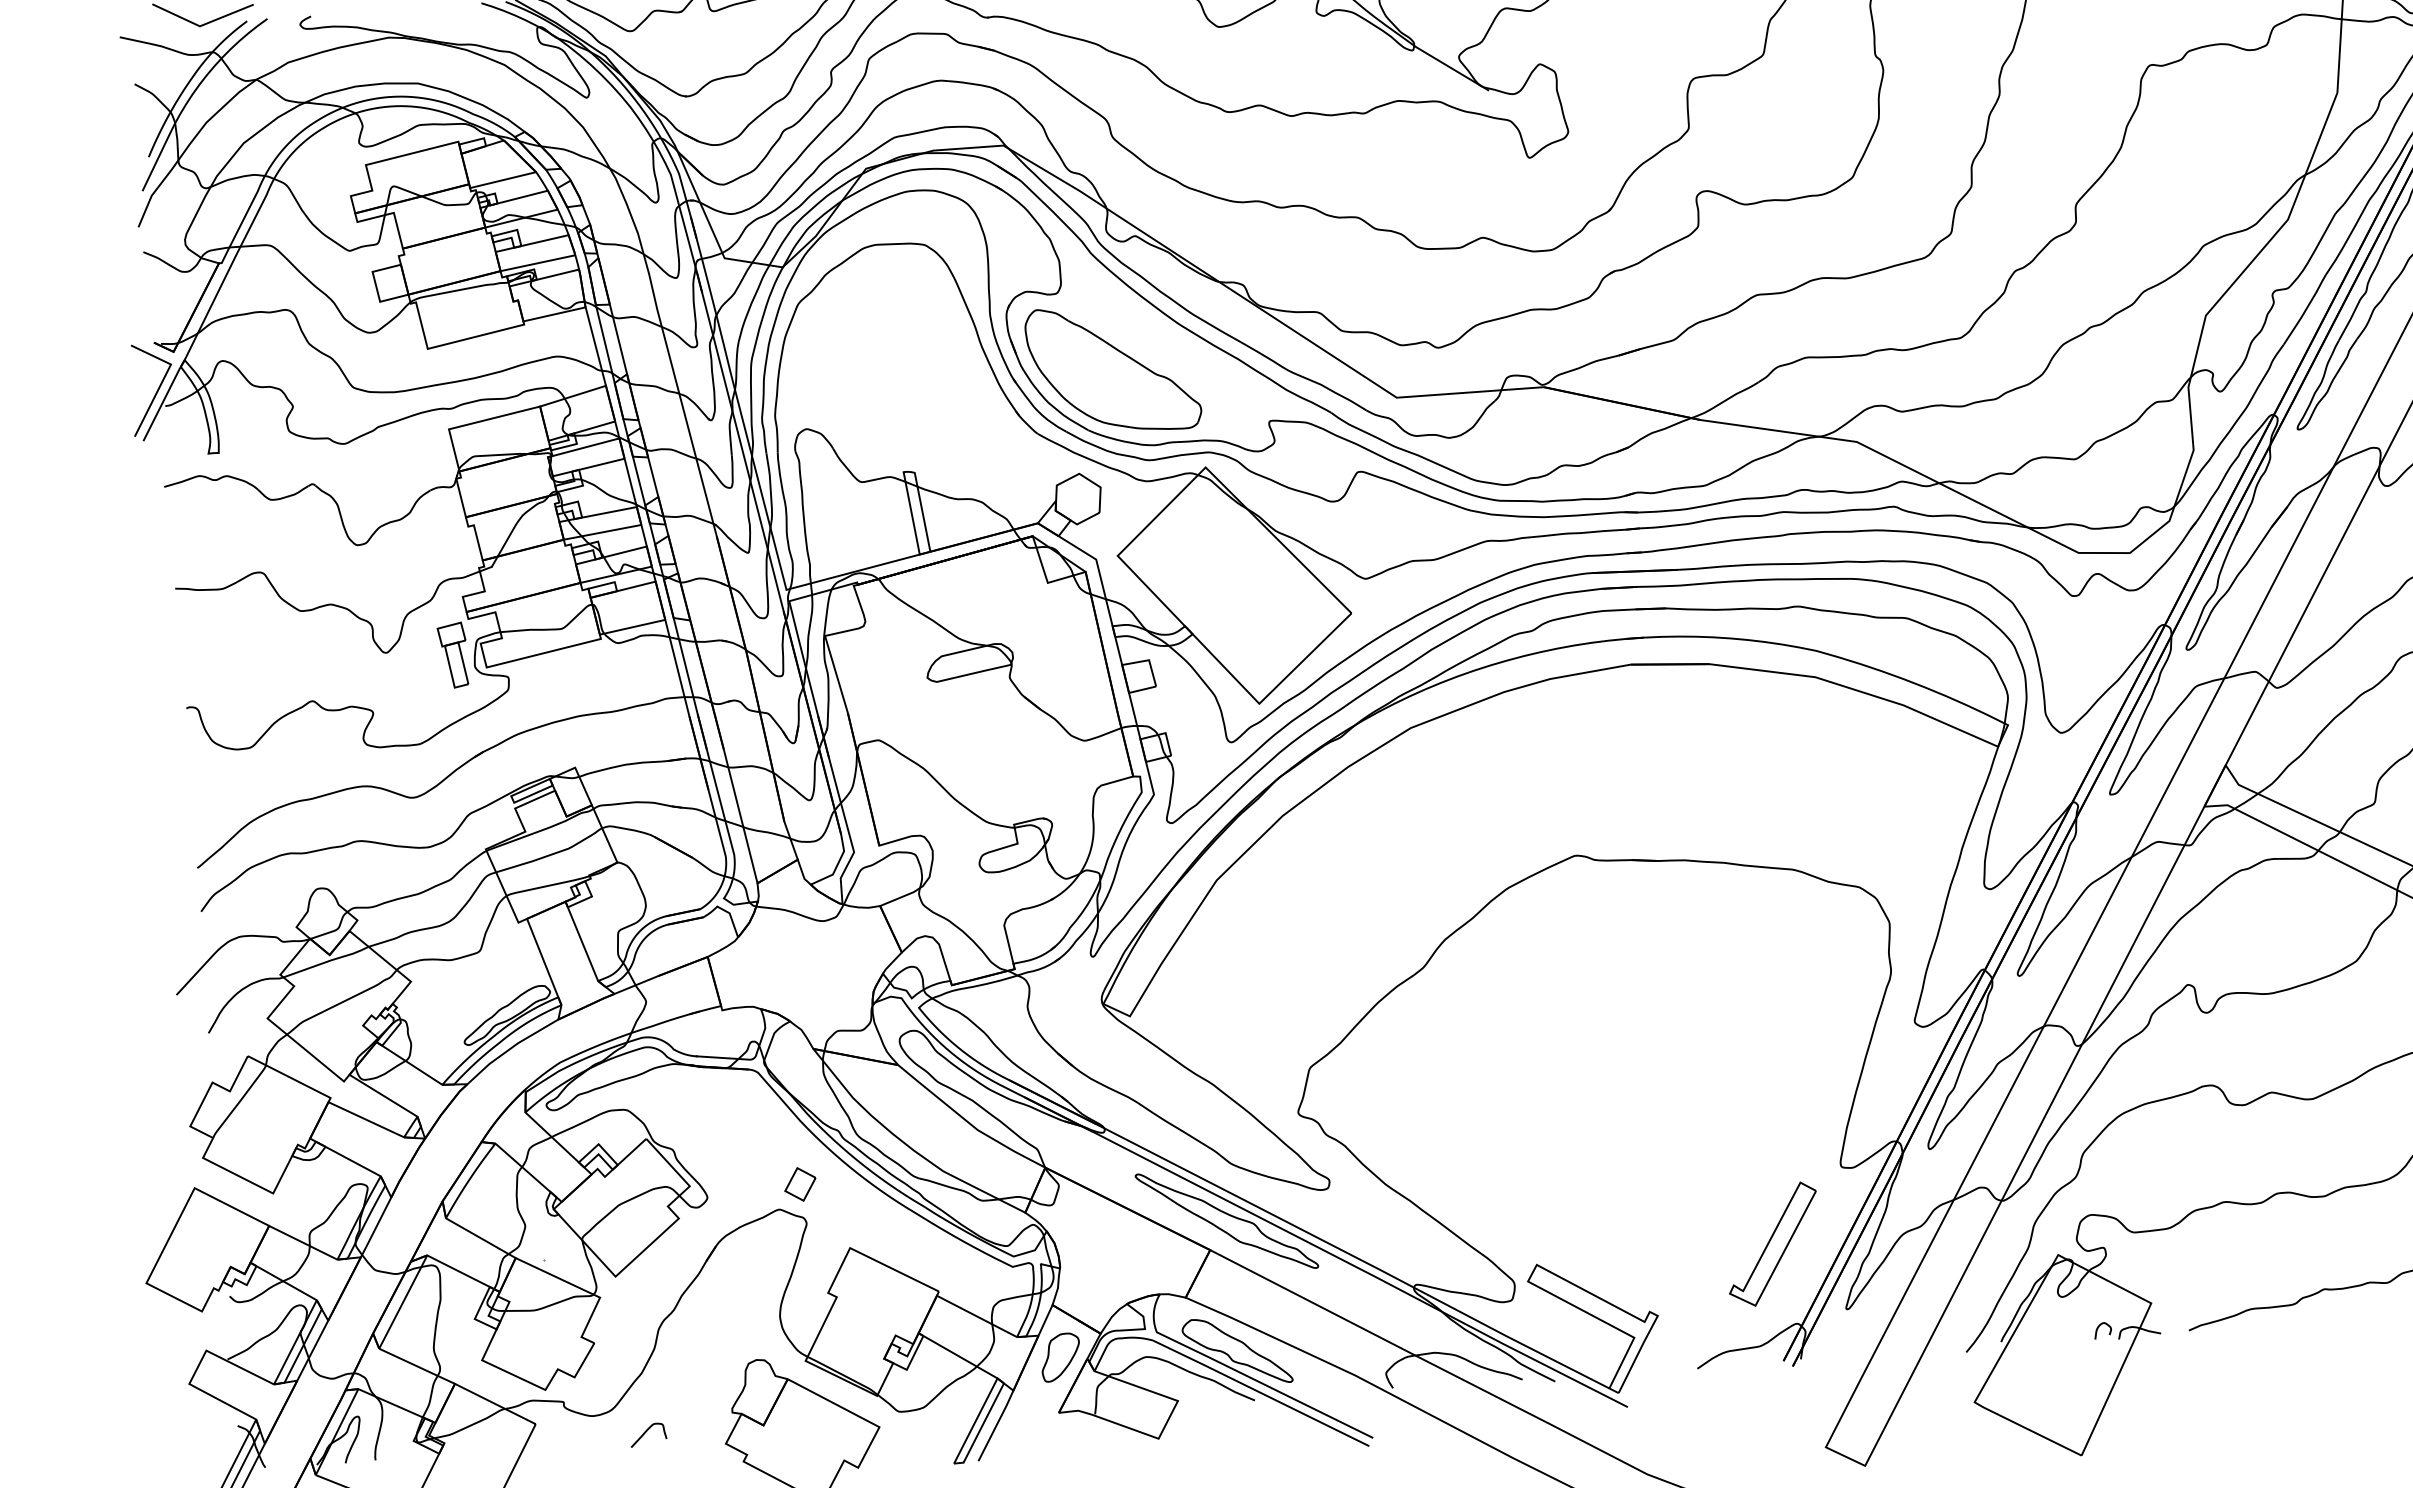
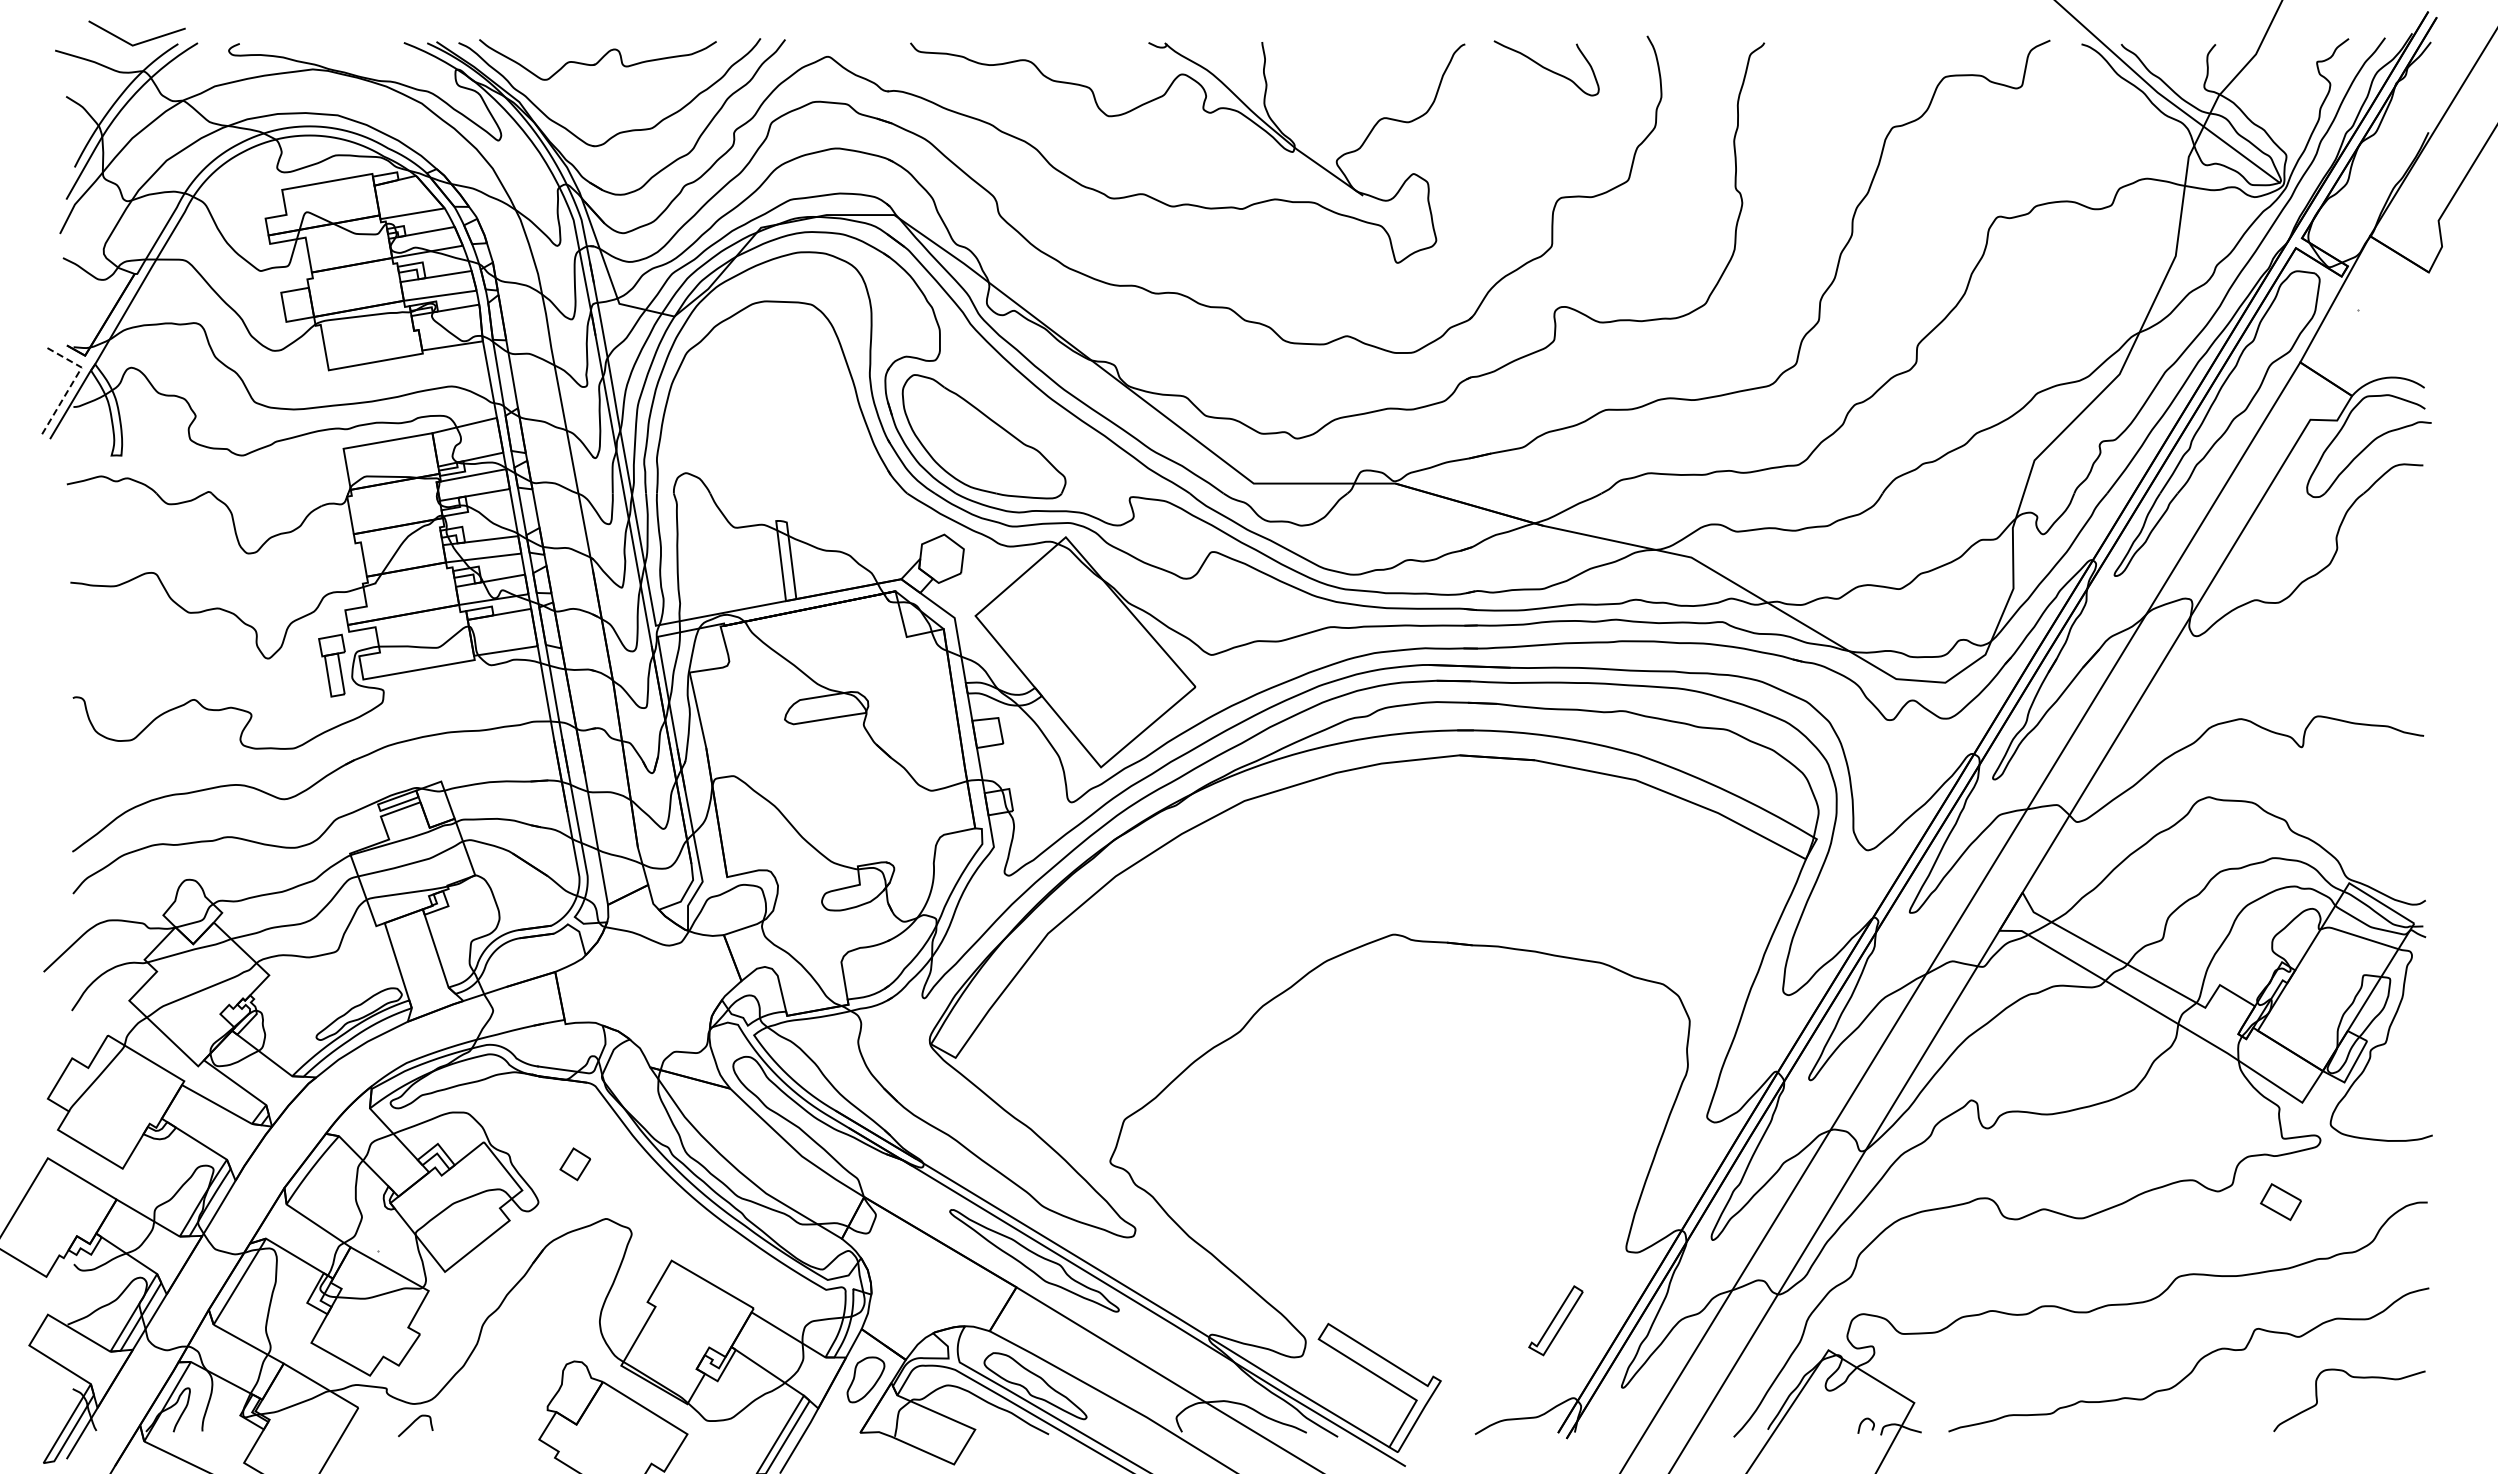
line: (163, 380) -> (73, 382), solid -> dashed
part: (800, 1184) -> (575, 1164), moved
part: (1772, 1244) -> (1555, 1320), size x0.6
curve: (646, 1432) -> (413, 1423), moved

